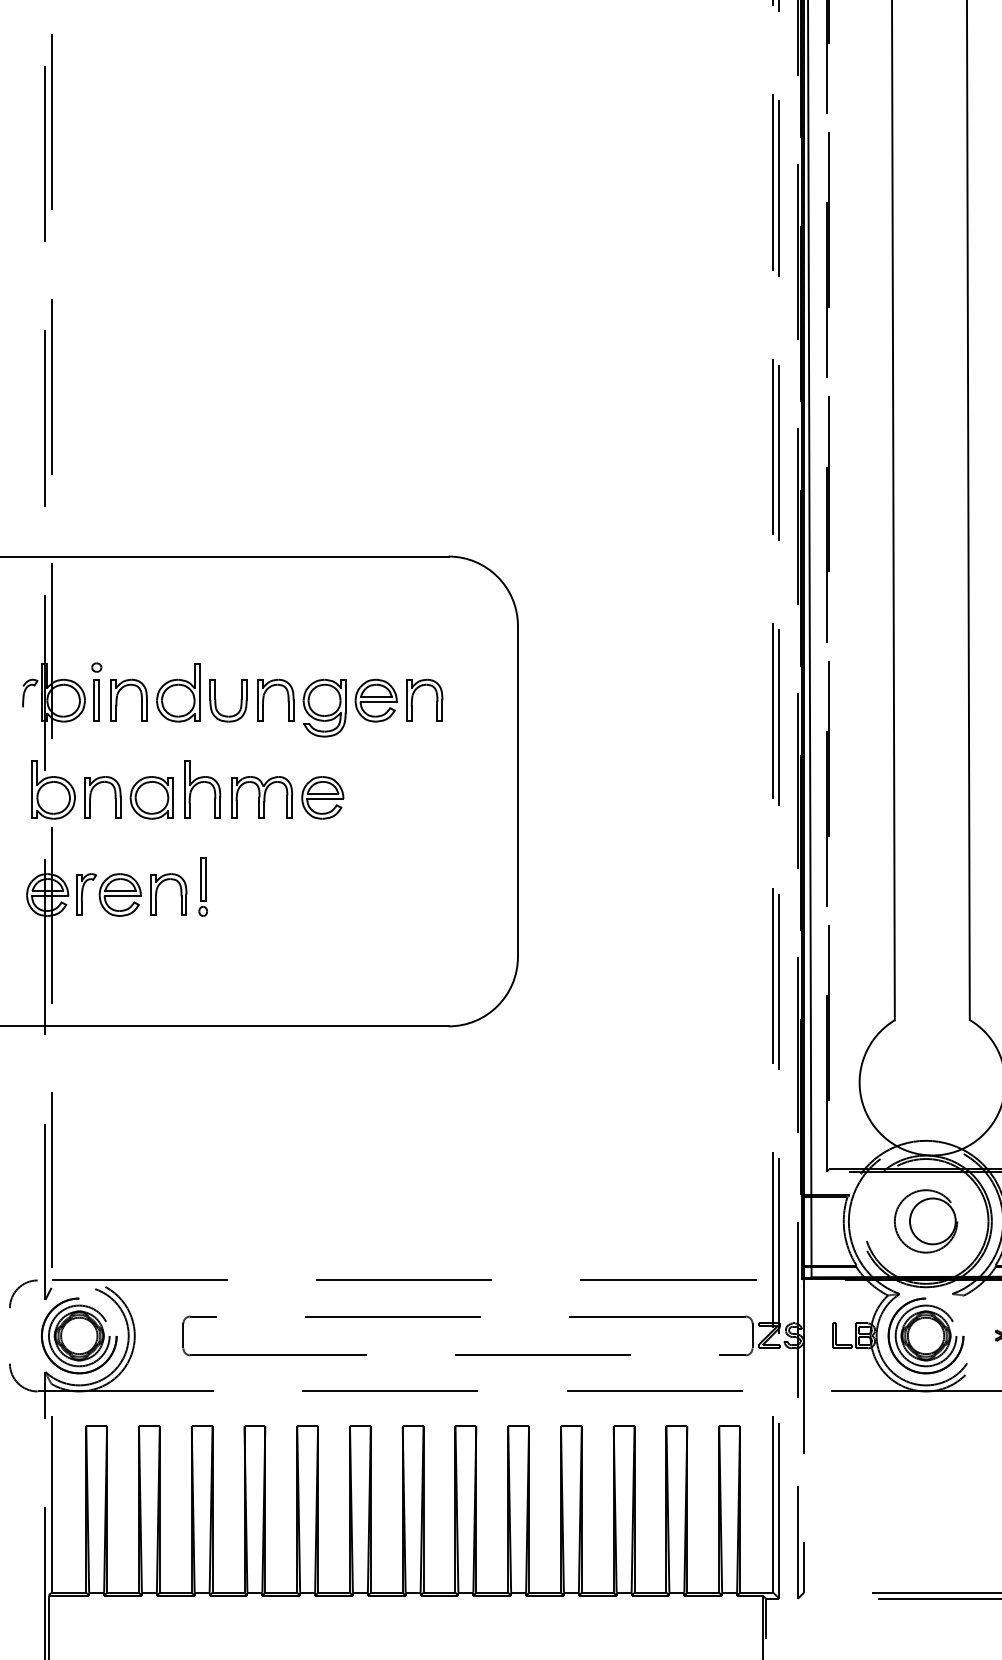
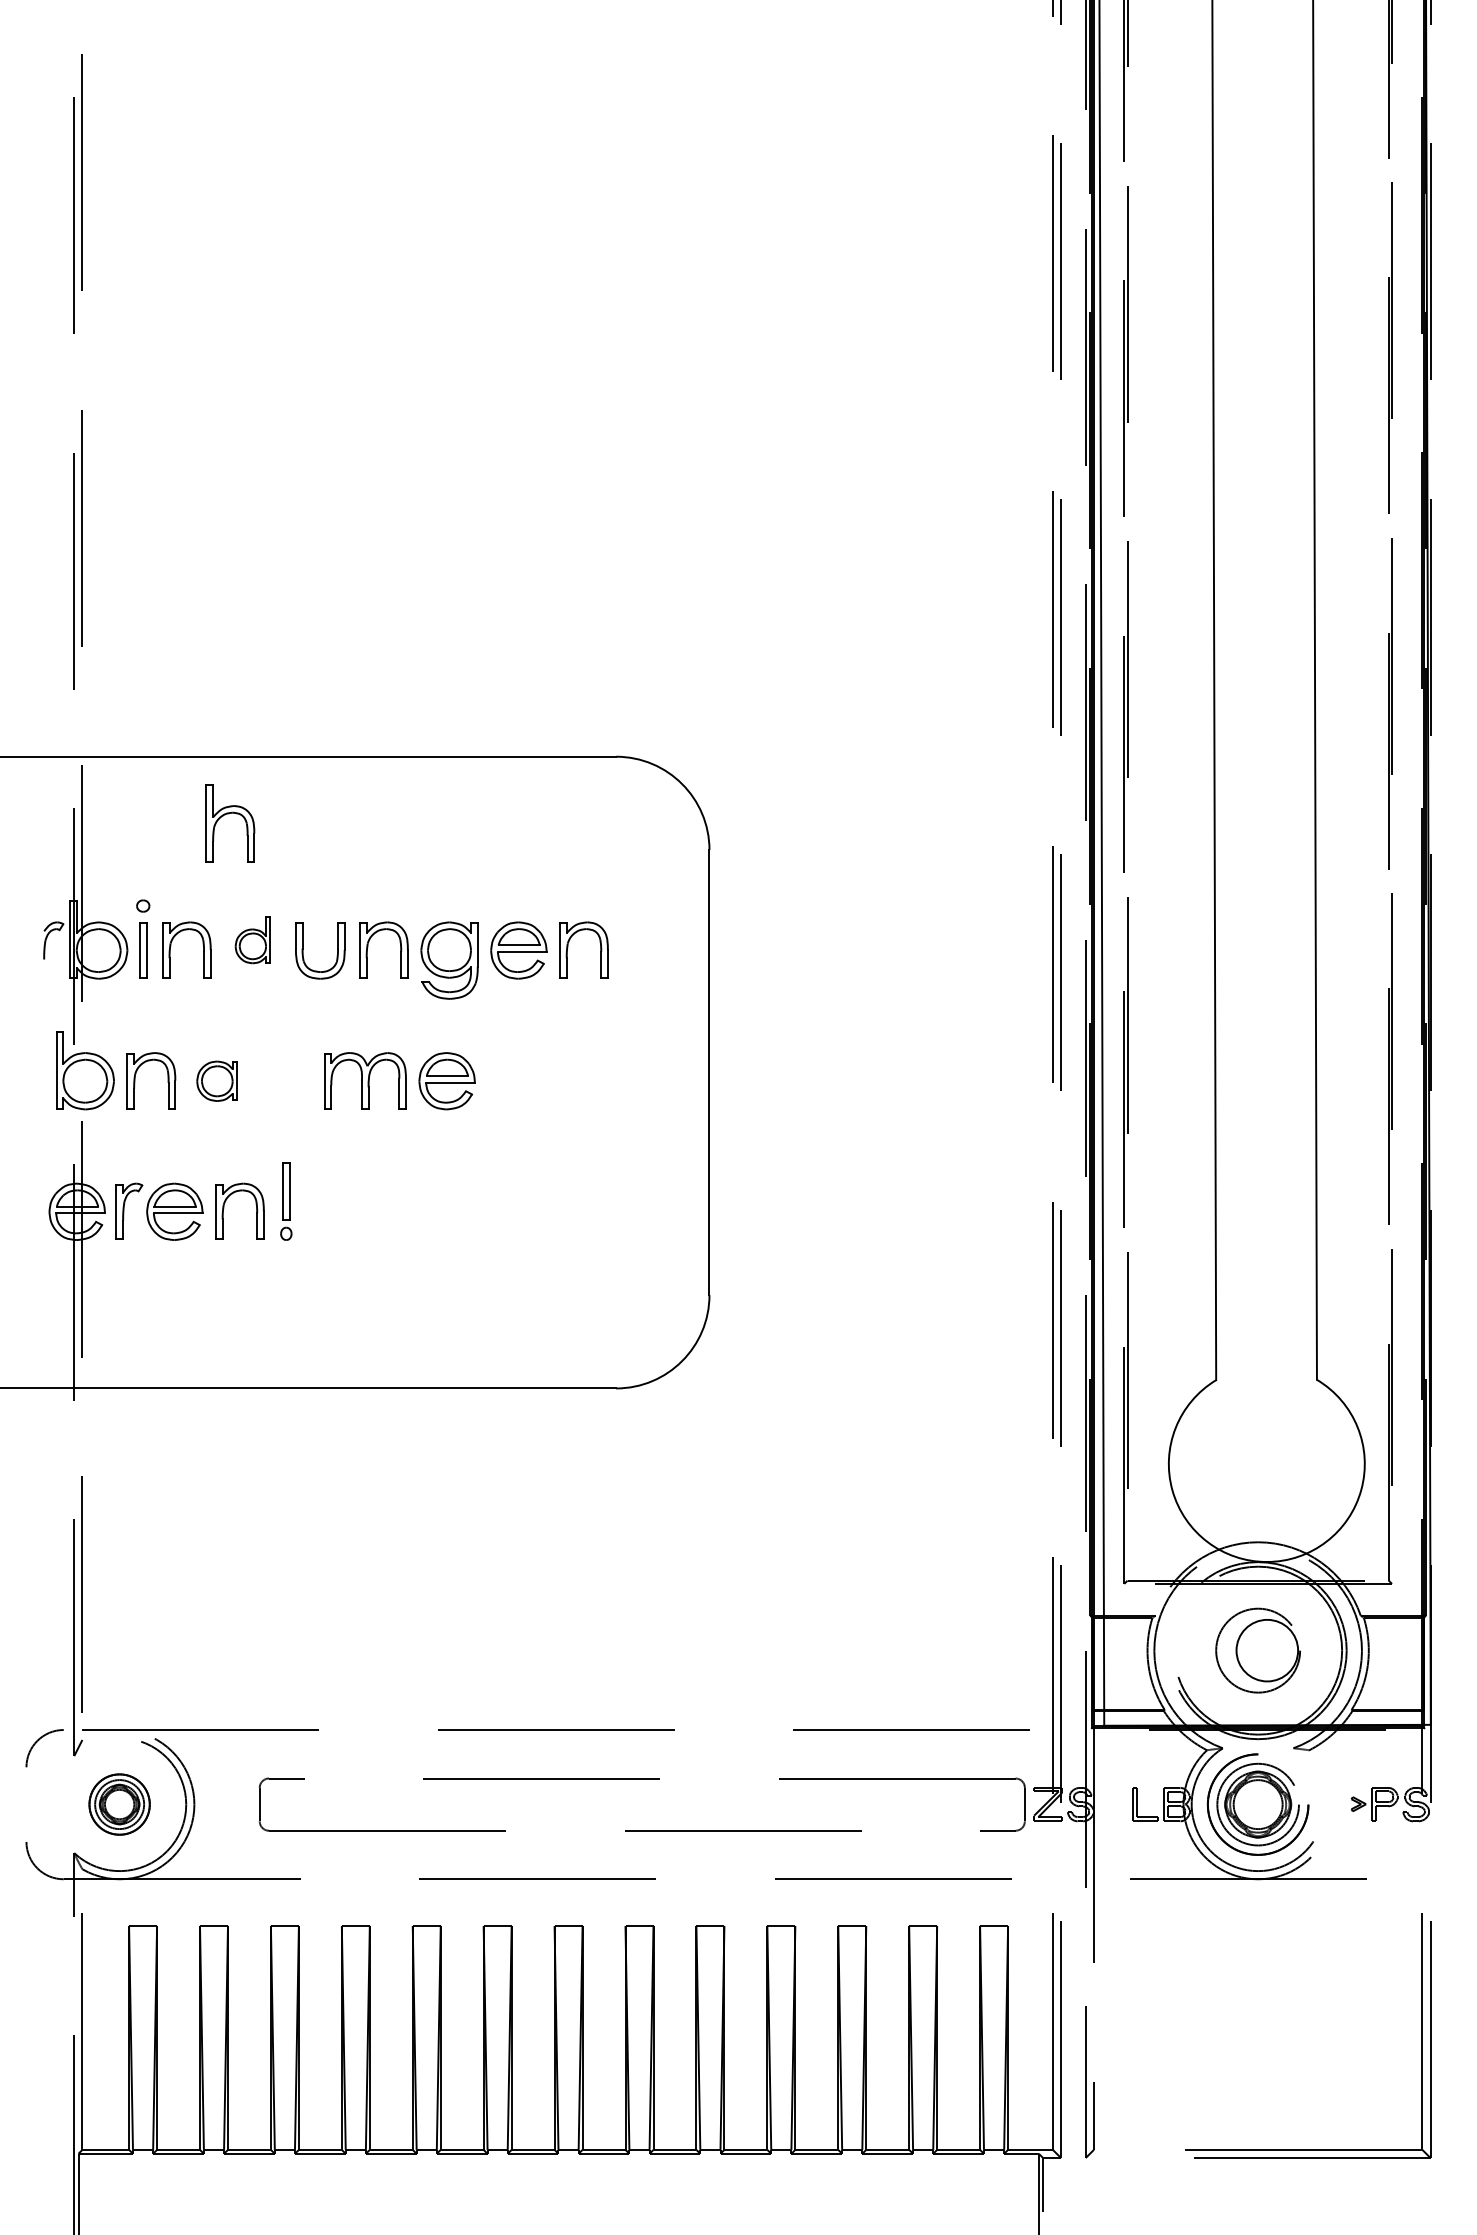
part: (178, 692) -> (252, 939), size x0.6
part: (201, 783) -> (228, 814), moved
part: (151, 798) -> (216, 1081), size x0.7
part: (79, 1335) -> (119, 1804), size x0.6

